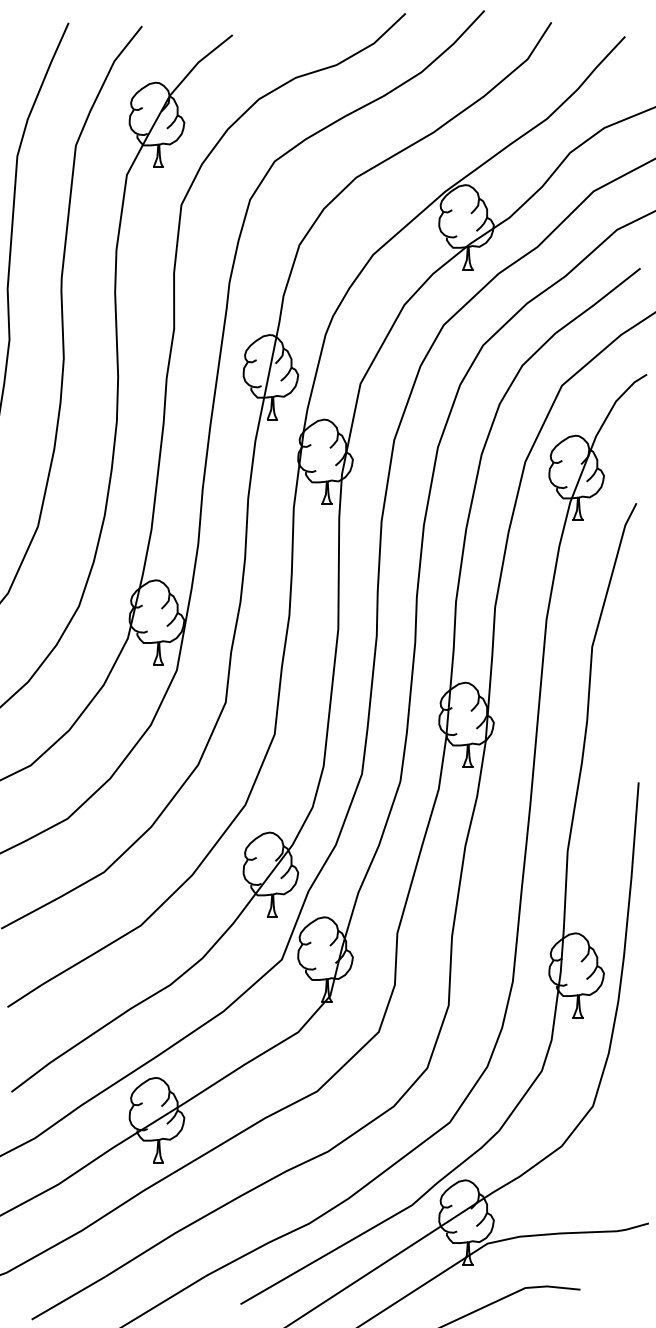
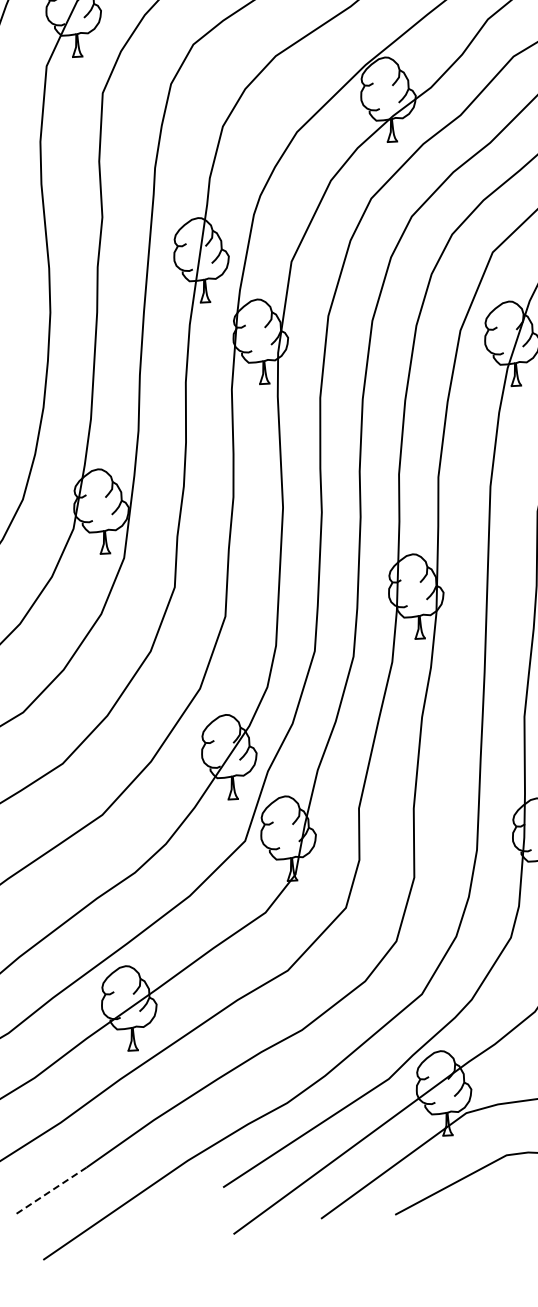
line: (68, 1298) -> (51, 1191), solid -> dashed

